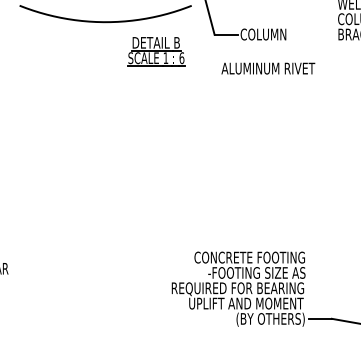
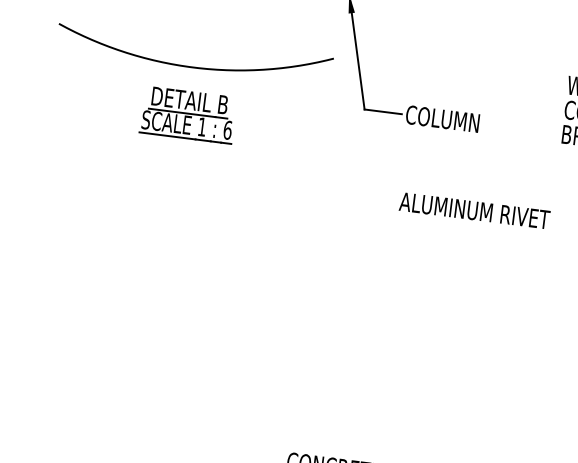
part: (156, 51) -> (188, 114), moved
text: (268, 68) -> (474, 210), moved

